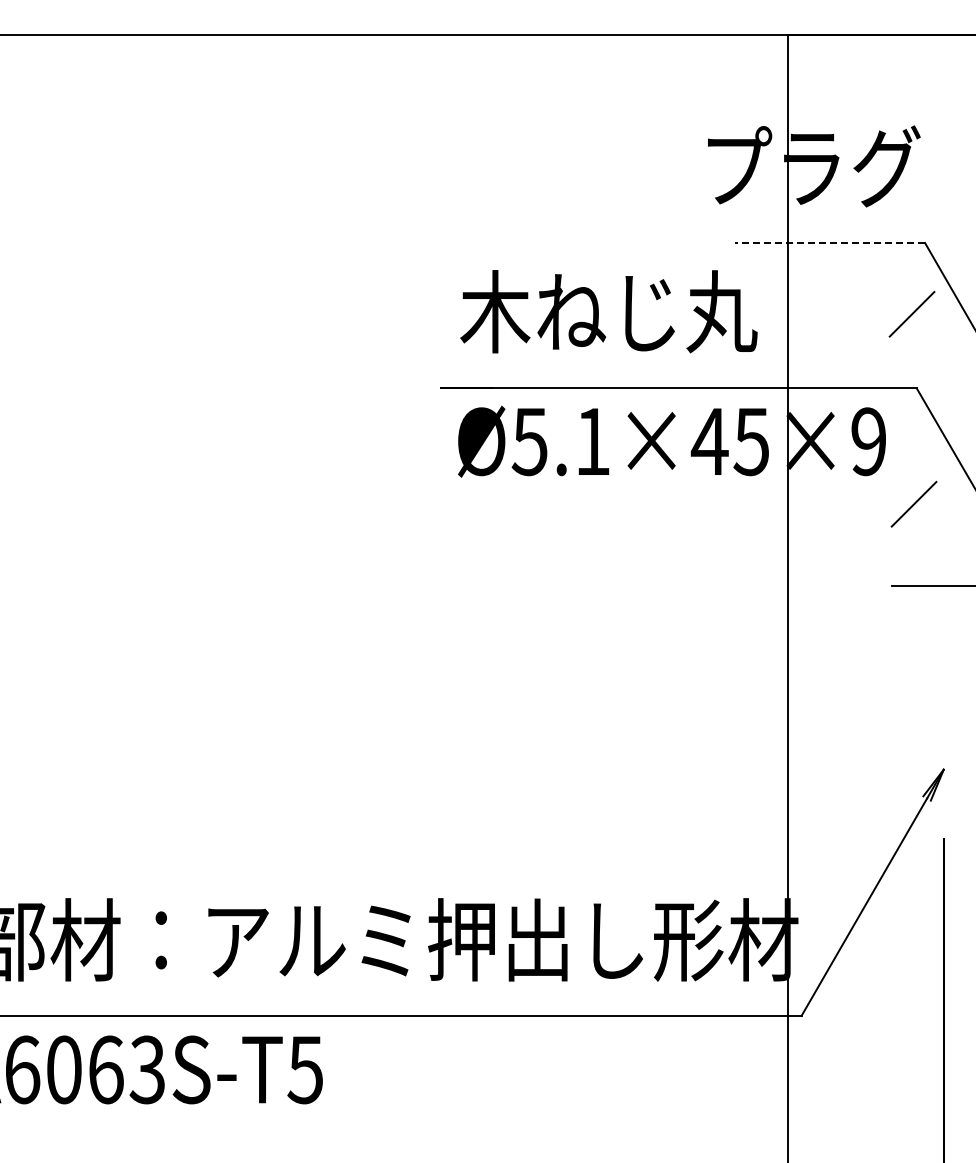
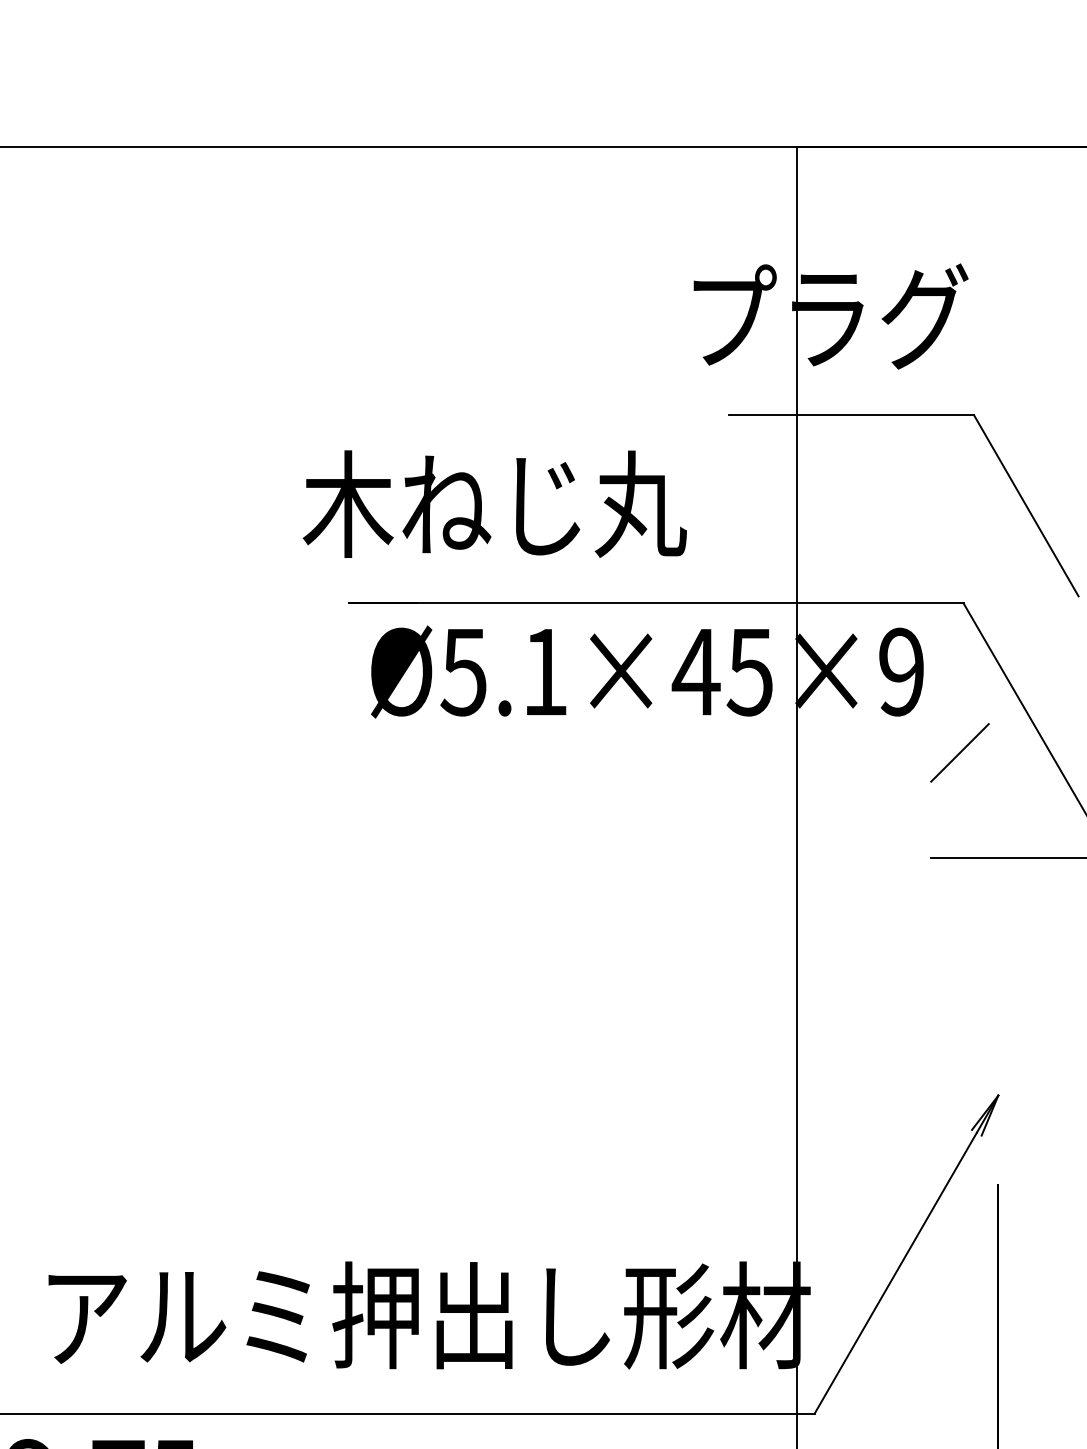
line: (829, 242) -> (850, 414), dashed -> solid
text: (608, 311) -> (494, 503), moved
line: (911, 313) -> (956, 506), removed

